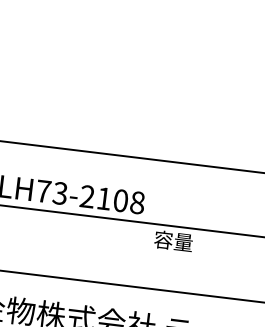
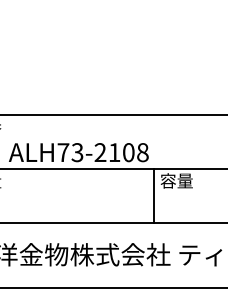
line: (145, 255) -> (154, 195), added

